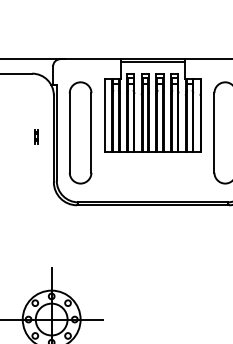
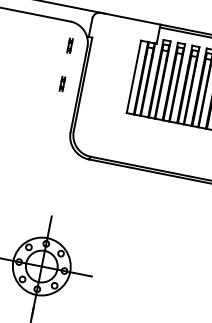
part: (36, 97) -> (70, 45), added
part: (80, 132) -> (106, 88), removed

